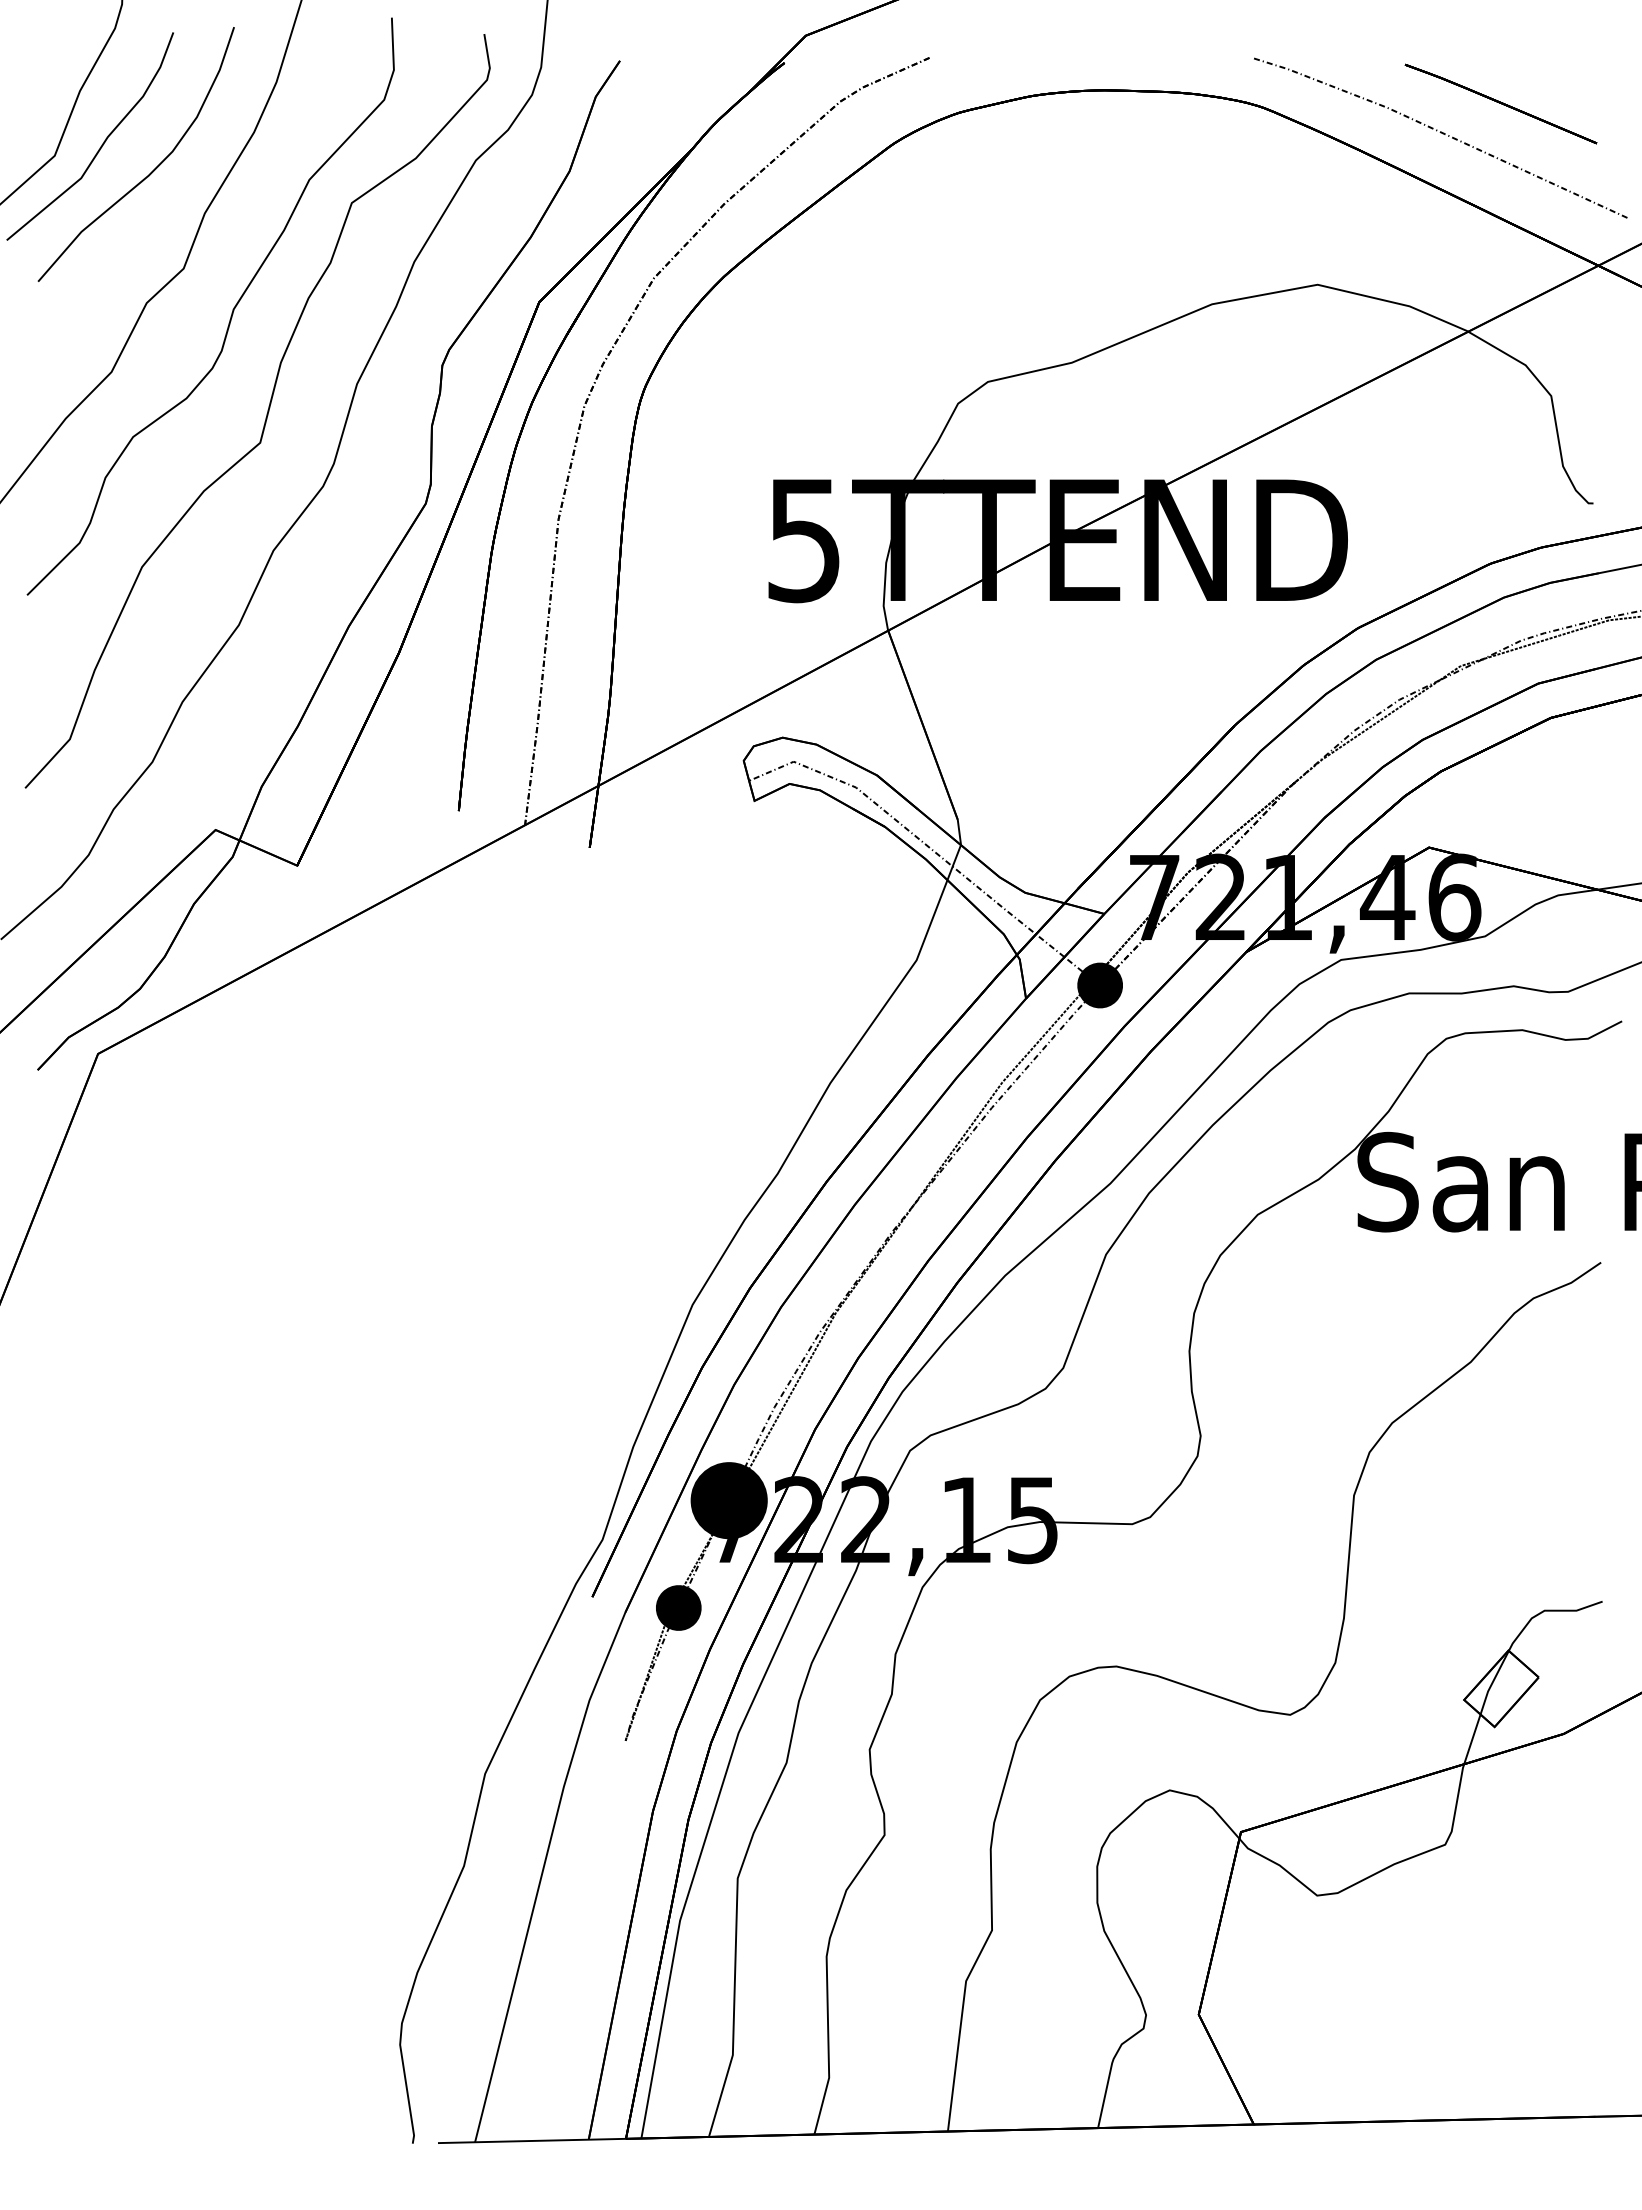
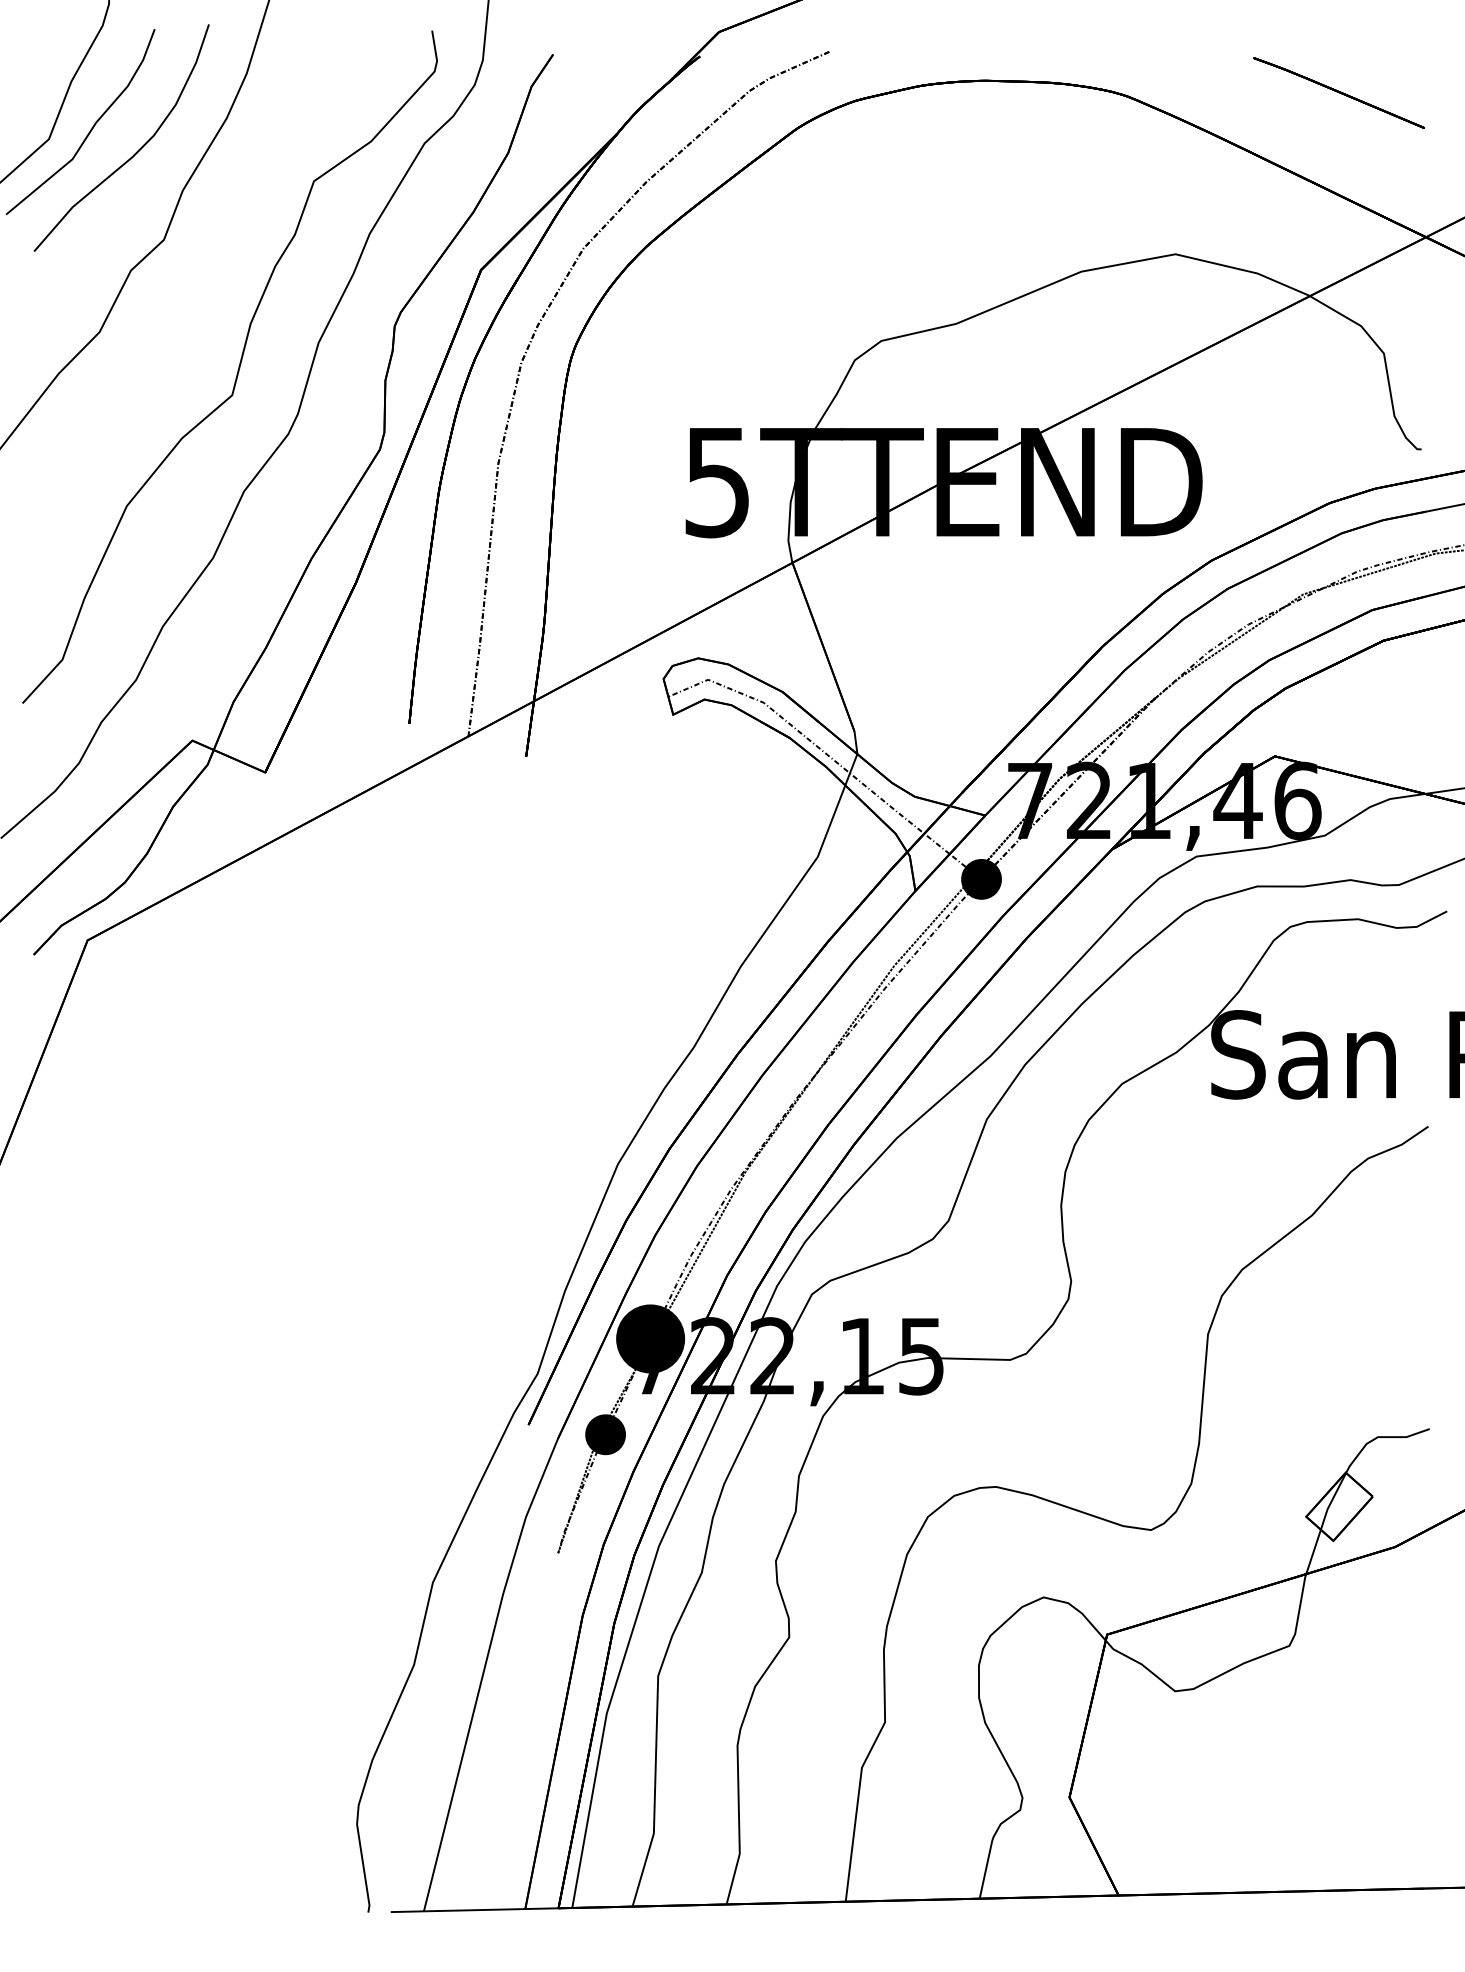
curve: (1440, 133) -> (1285, 119), removed
curve: (231, 312) -> (206, 279), removed

